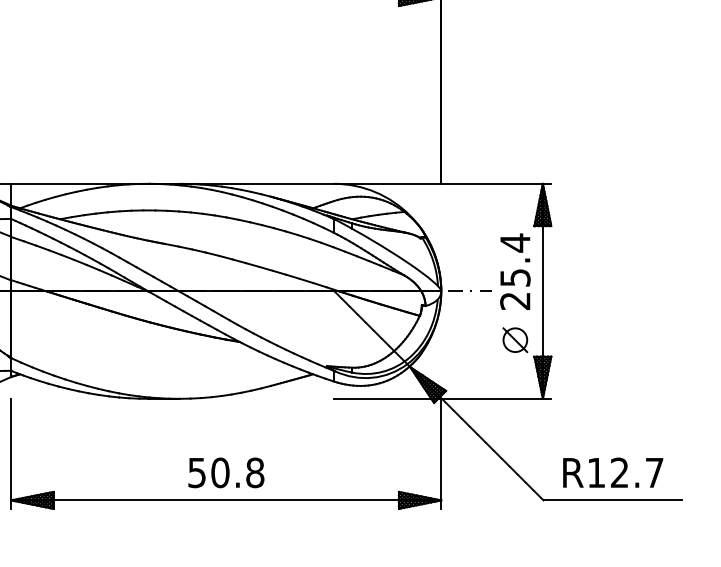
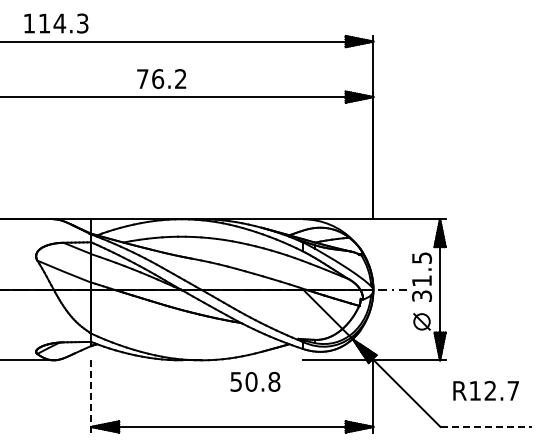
text: (516, 271) -> (422, 276), 25.4 -> 31.5
line: (11, 453) -> (91, 396), solid -> dashed
text: (226, 472) -> (255, 381), moved
text: (612, 472) -> (485, 390), moved
line: (613, 499) -> (486, 426), solid -> dashed

